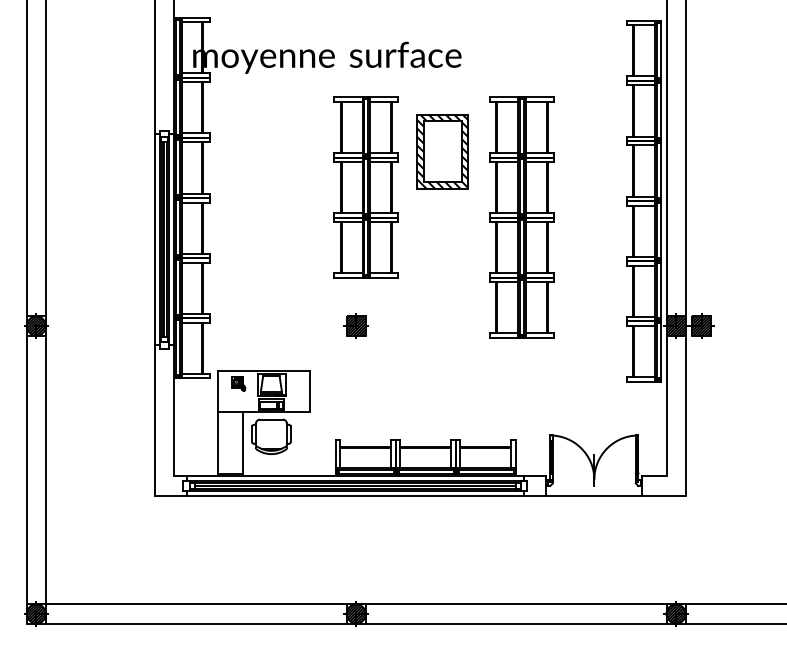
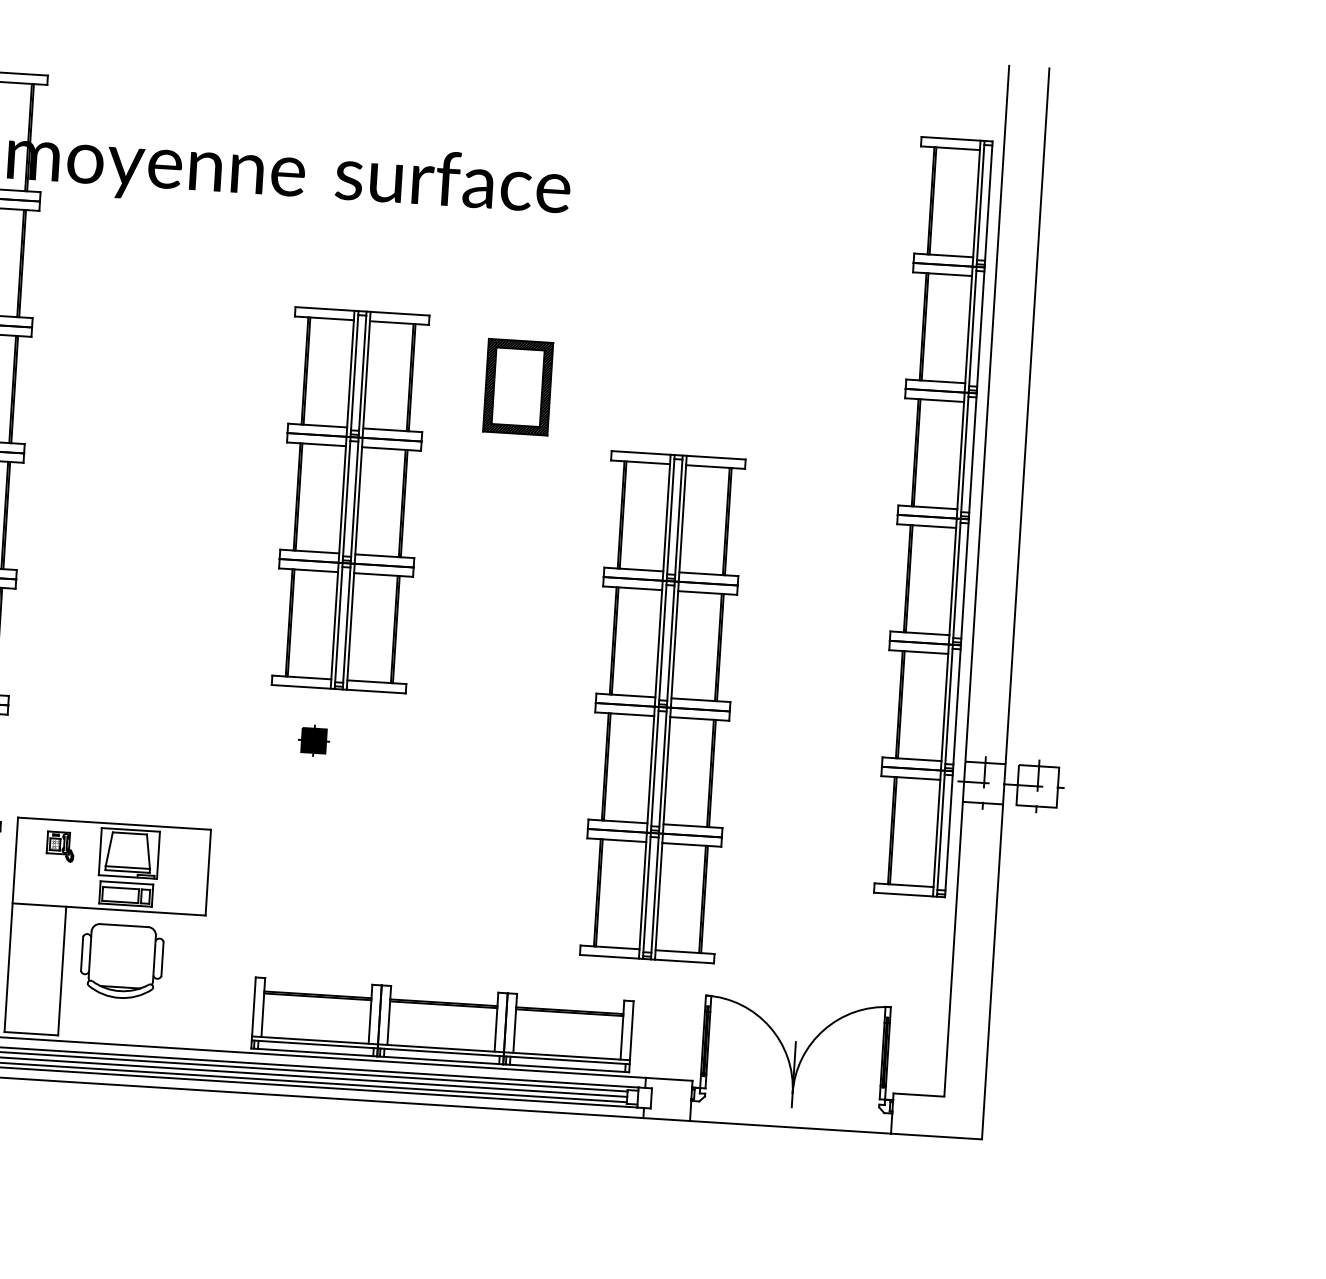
part: (442, 151) -> (517, 386), size x0.6
part: (365, 187) -> (348, 499), moved
part: (521, 217) -> (661, 706), moved
part: (355, 325) -> (312, 739), size x0.6
hatch: (675, 325) -> (982, 781), removed
hatch: (701, 325) -> (1037, 785), removed

